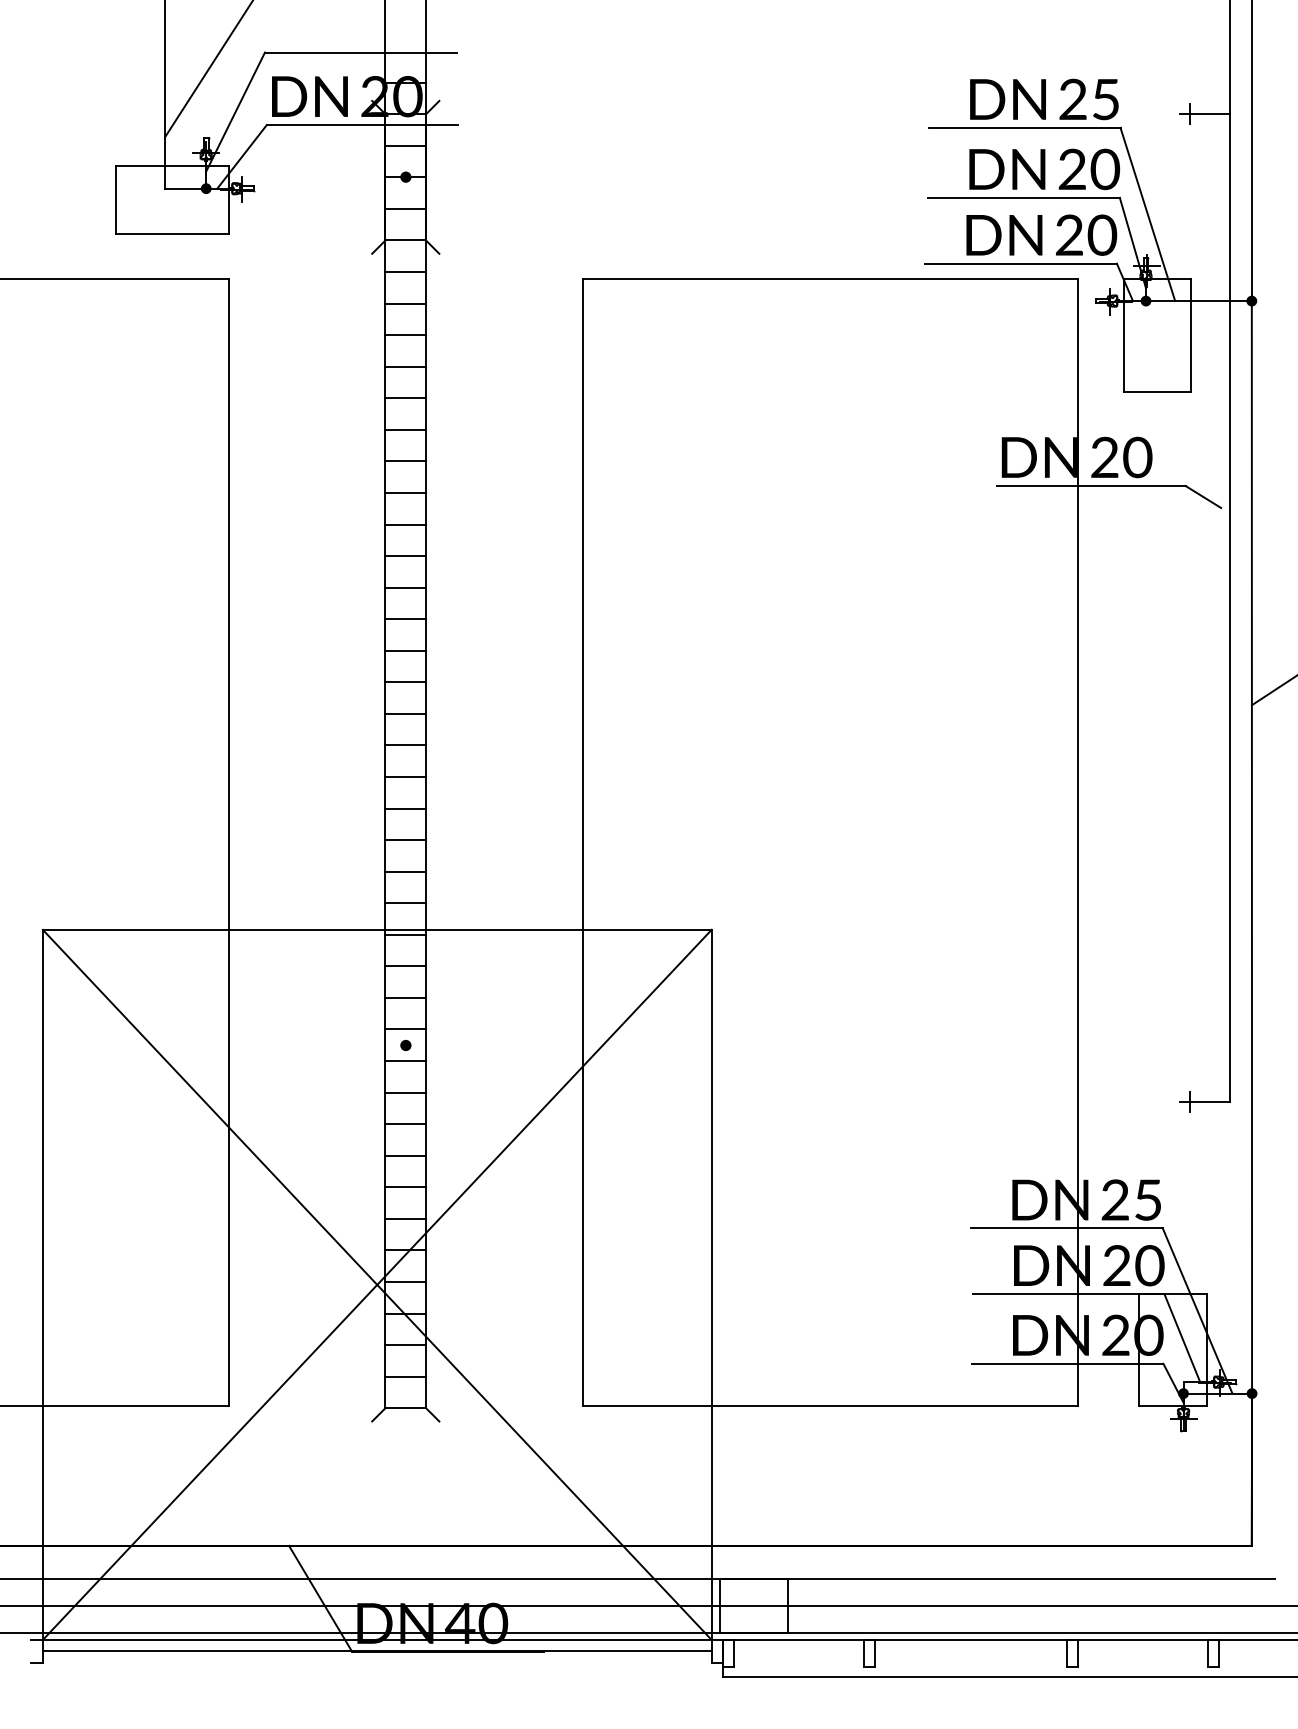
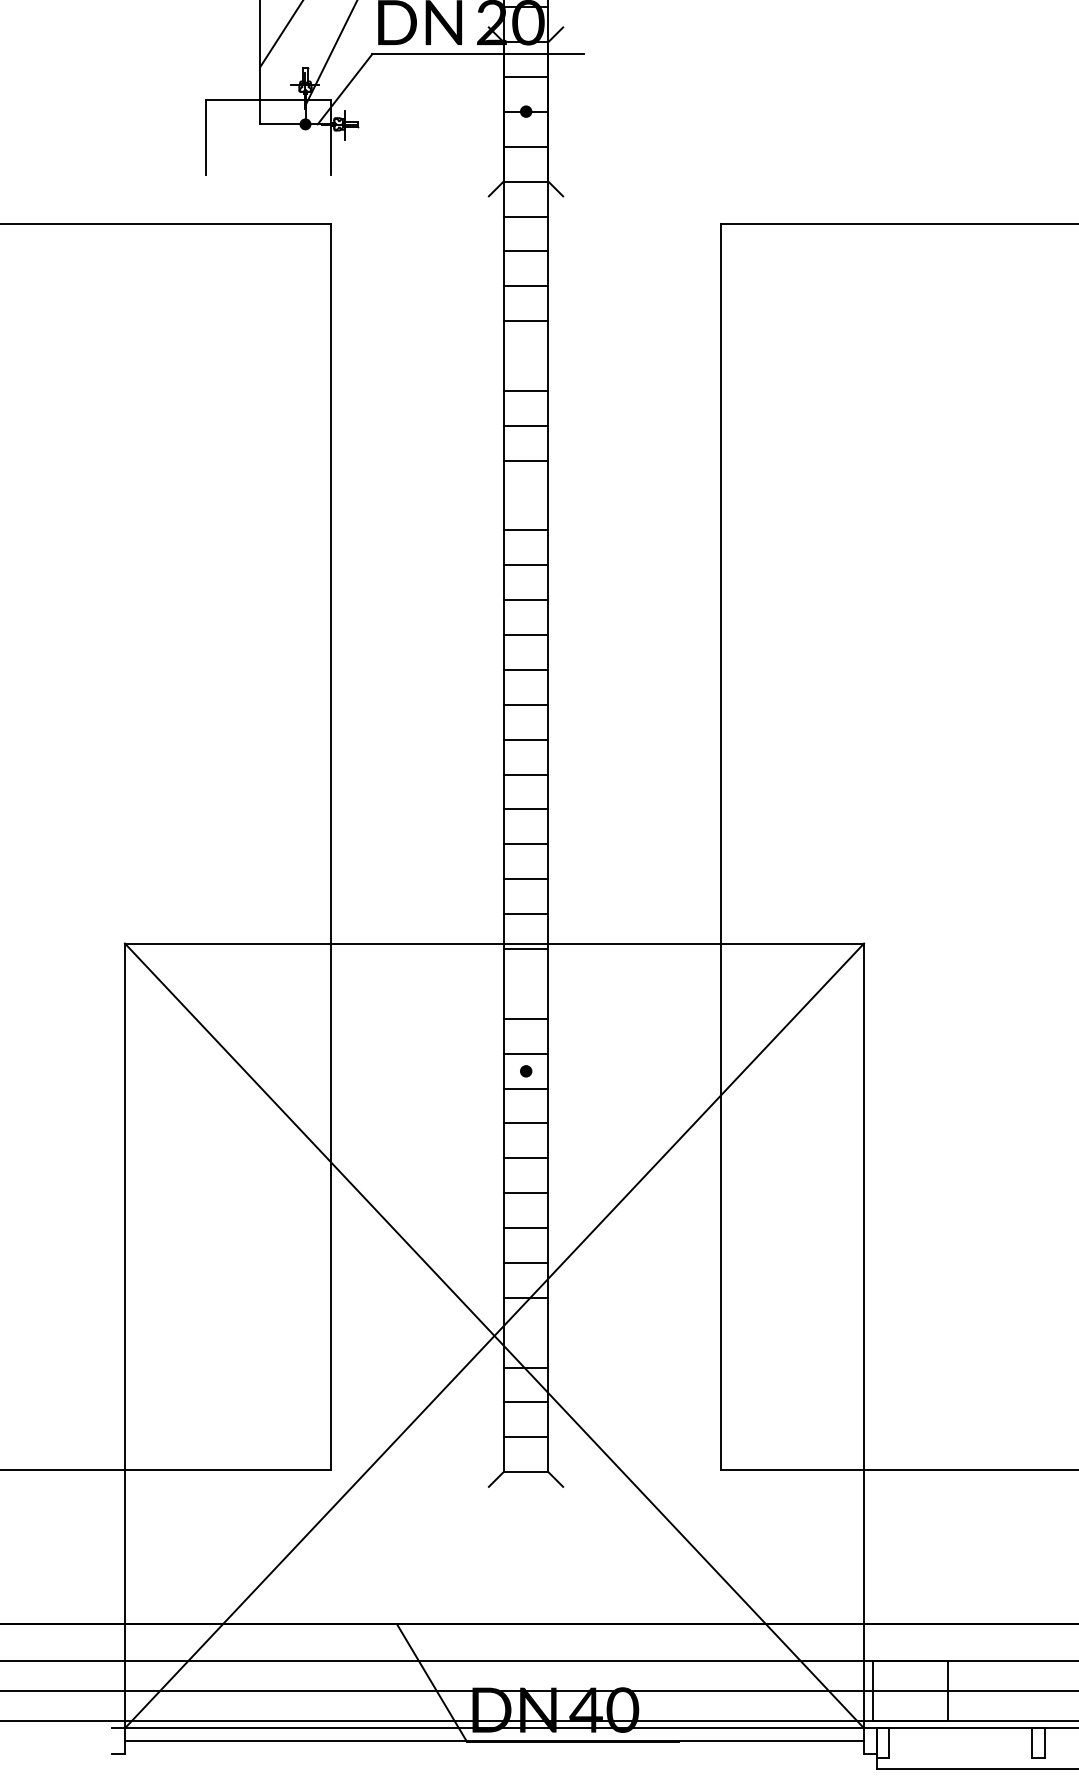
line: (172, 234) -> (268, 175), removed
line: (405, 398) -> (525, 356), removed
line: (405, 524) -> (525, 495), removed
line: (405, 966) -> (525, 984), removed
line: (405, 1281) -> (525, 1332), removed

